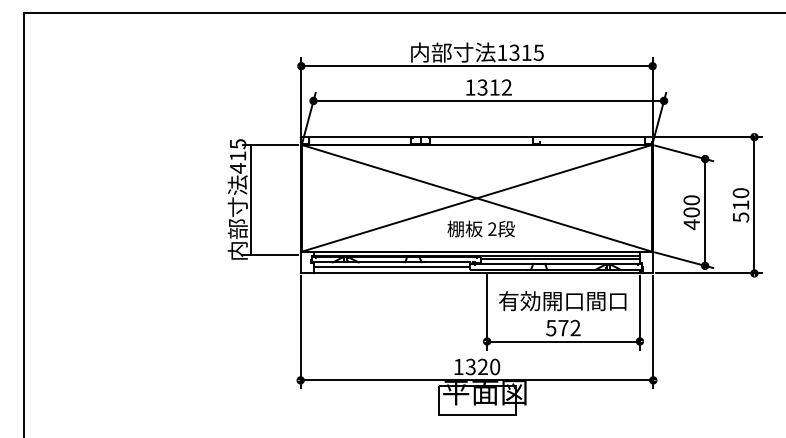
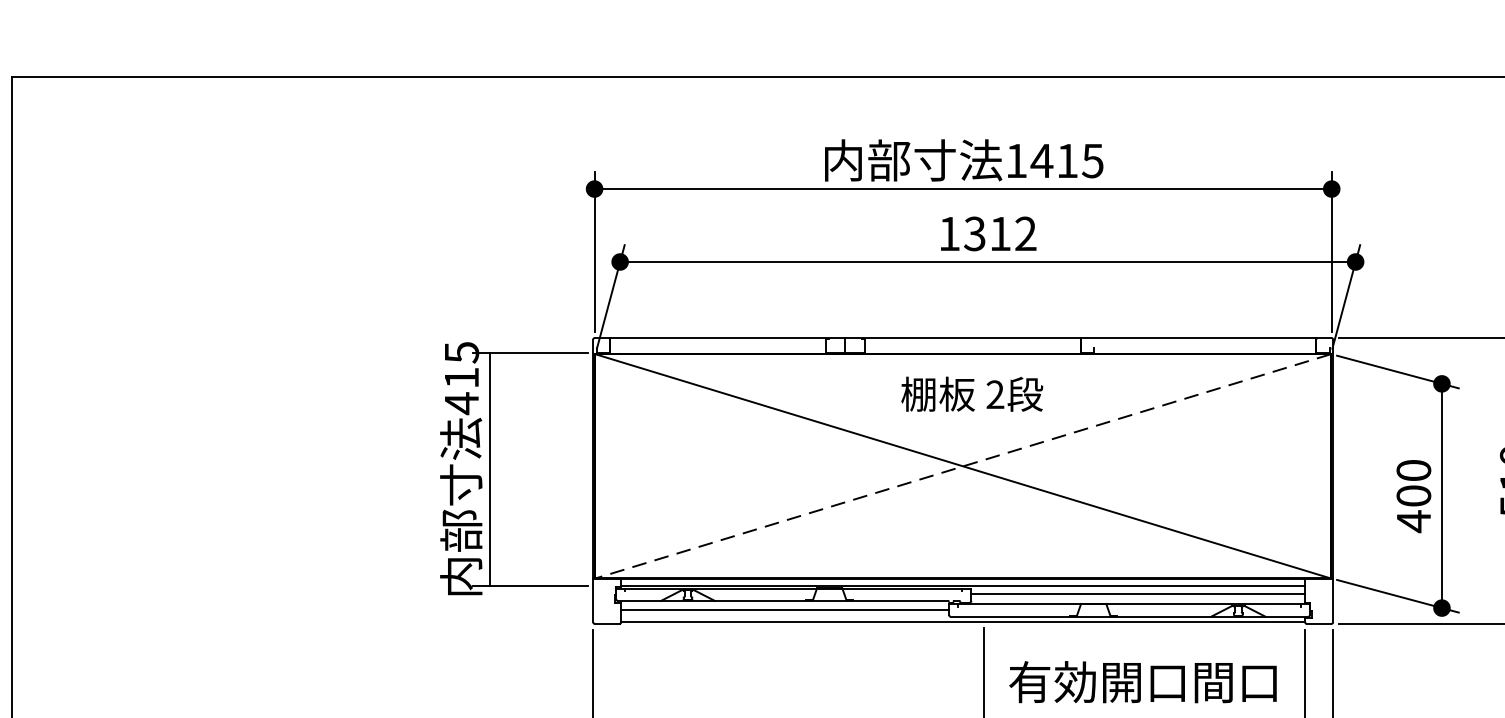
text: (514, 52) -> (1041, 160), 1315 -> 1415
line: (476, 198) -> (962, 466), solid -> dashed
text: (481, 228) -> (972, 393), moved

